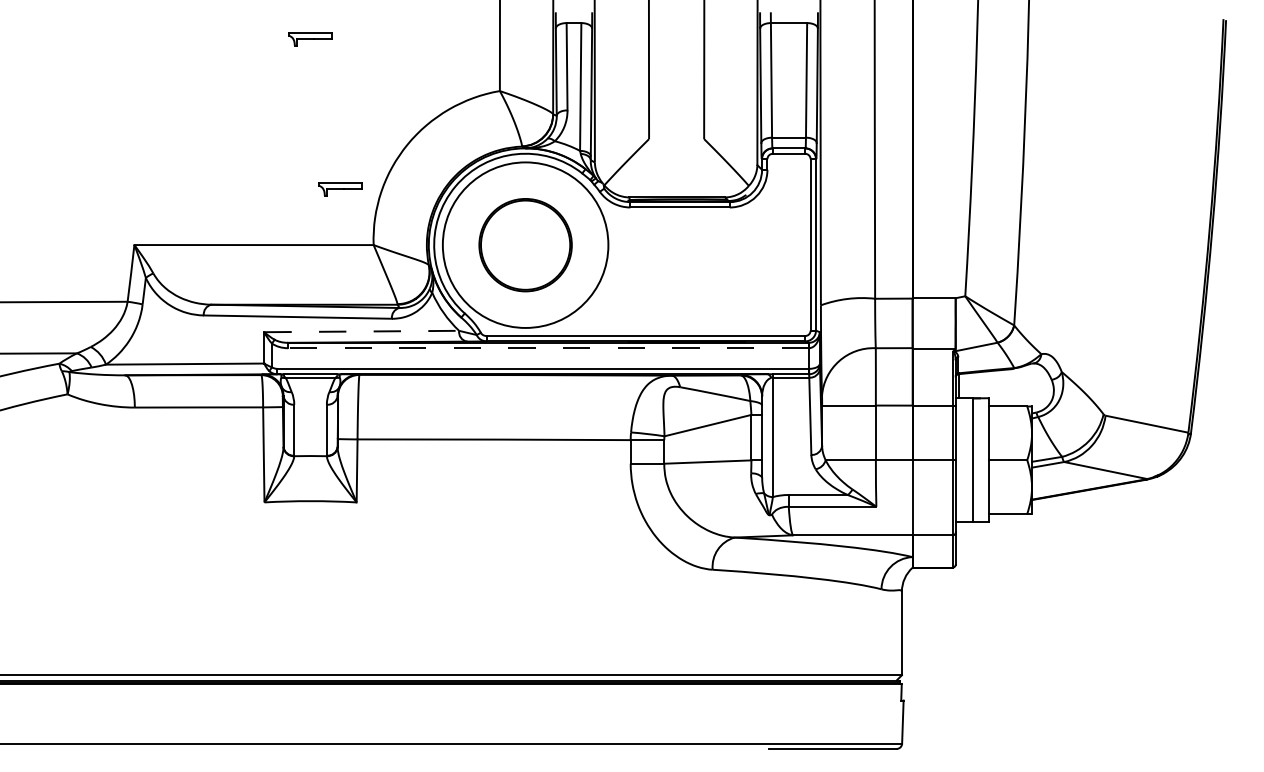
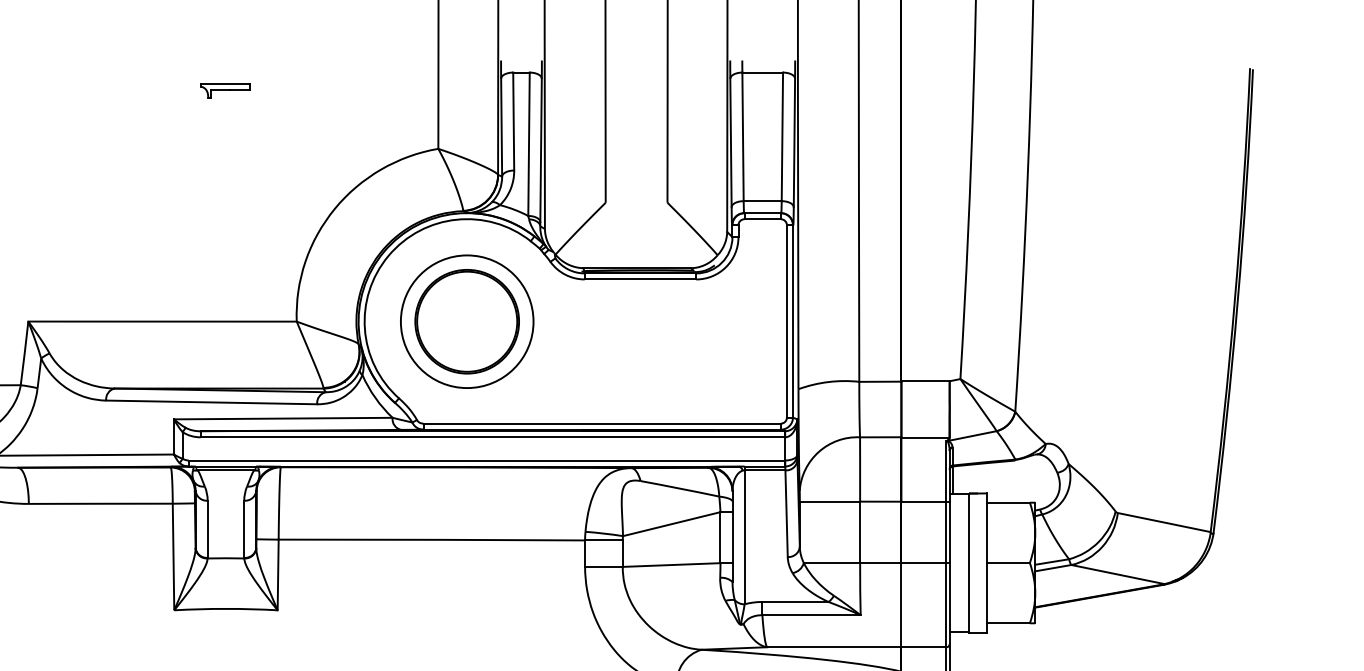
part: (340, 189) -> (259, 259), removed
circle: (525, 245) -> (467, 322), size x0.71
line: (362, 331) -> (284, 418), dashed -> solid
line: (547, 348) -> (491, 437), dashed -> solid

